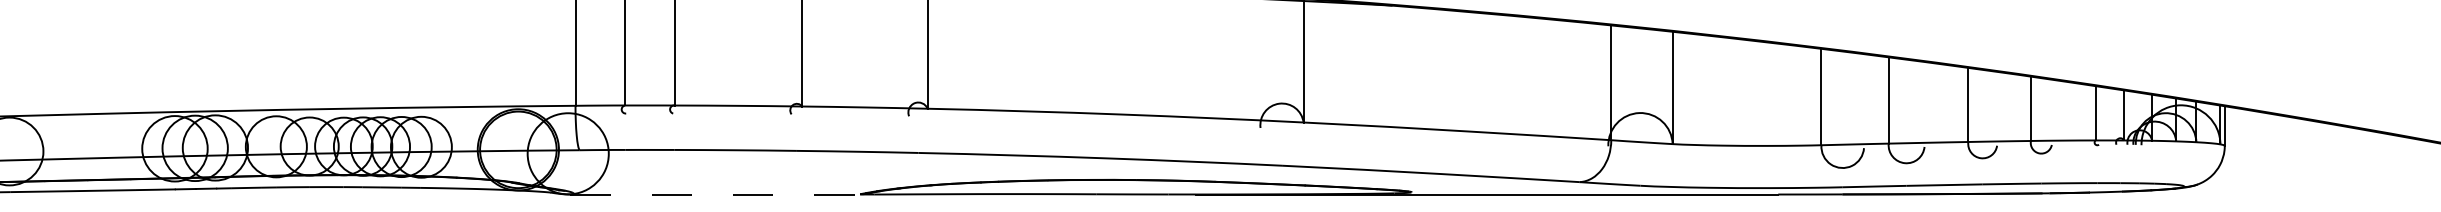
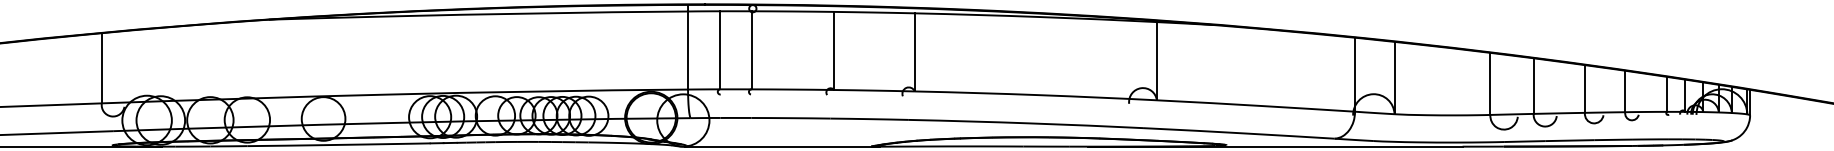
line: (722, 194) -> (782, 146), dashed -> solid

